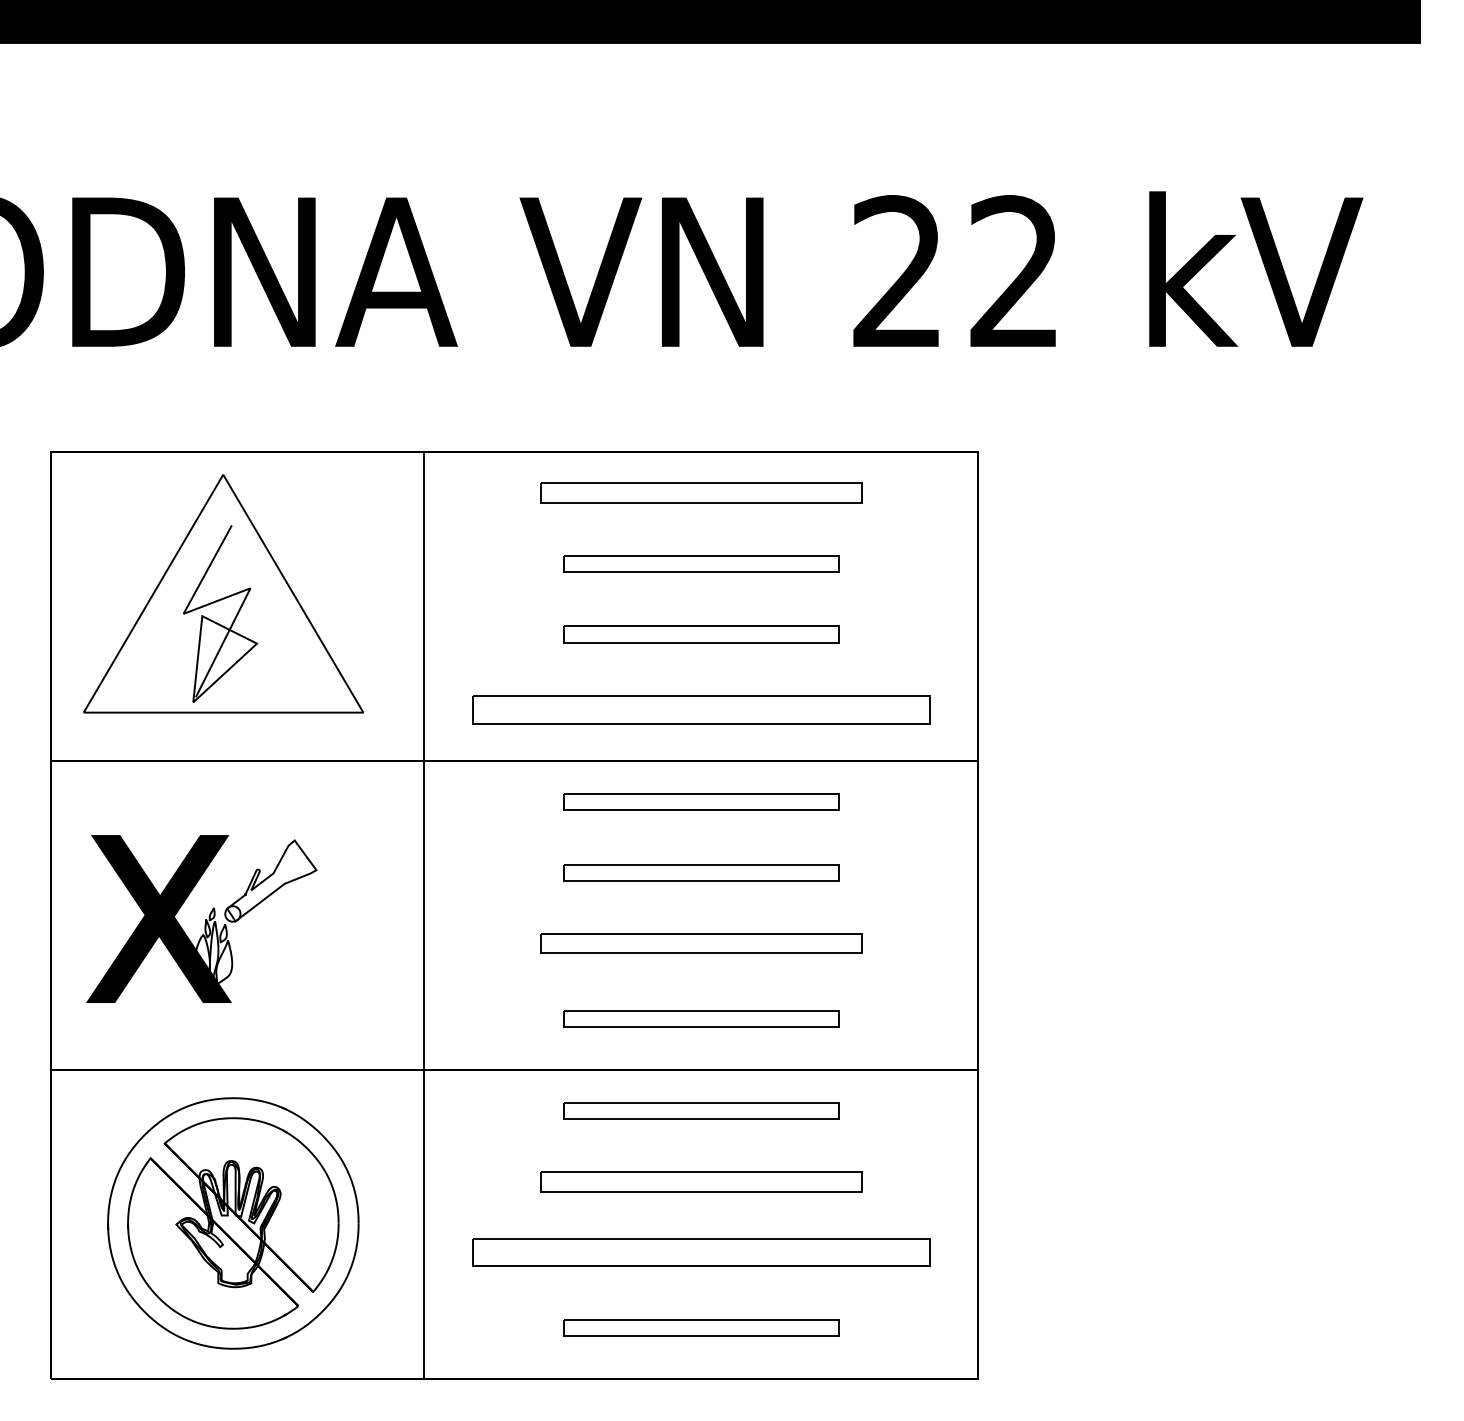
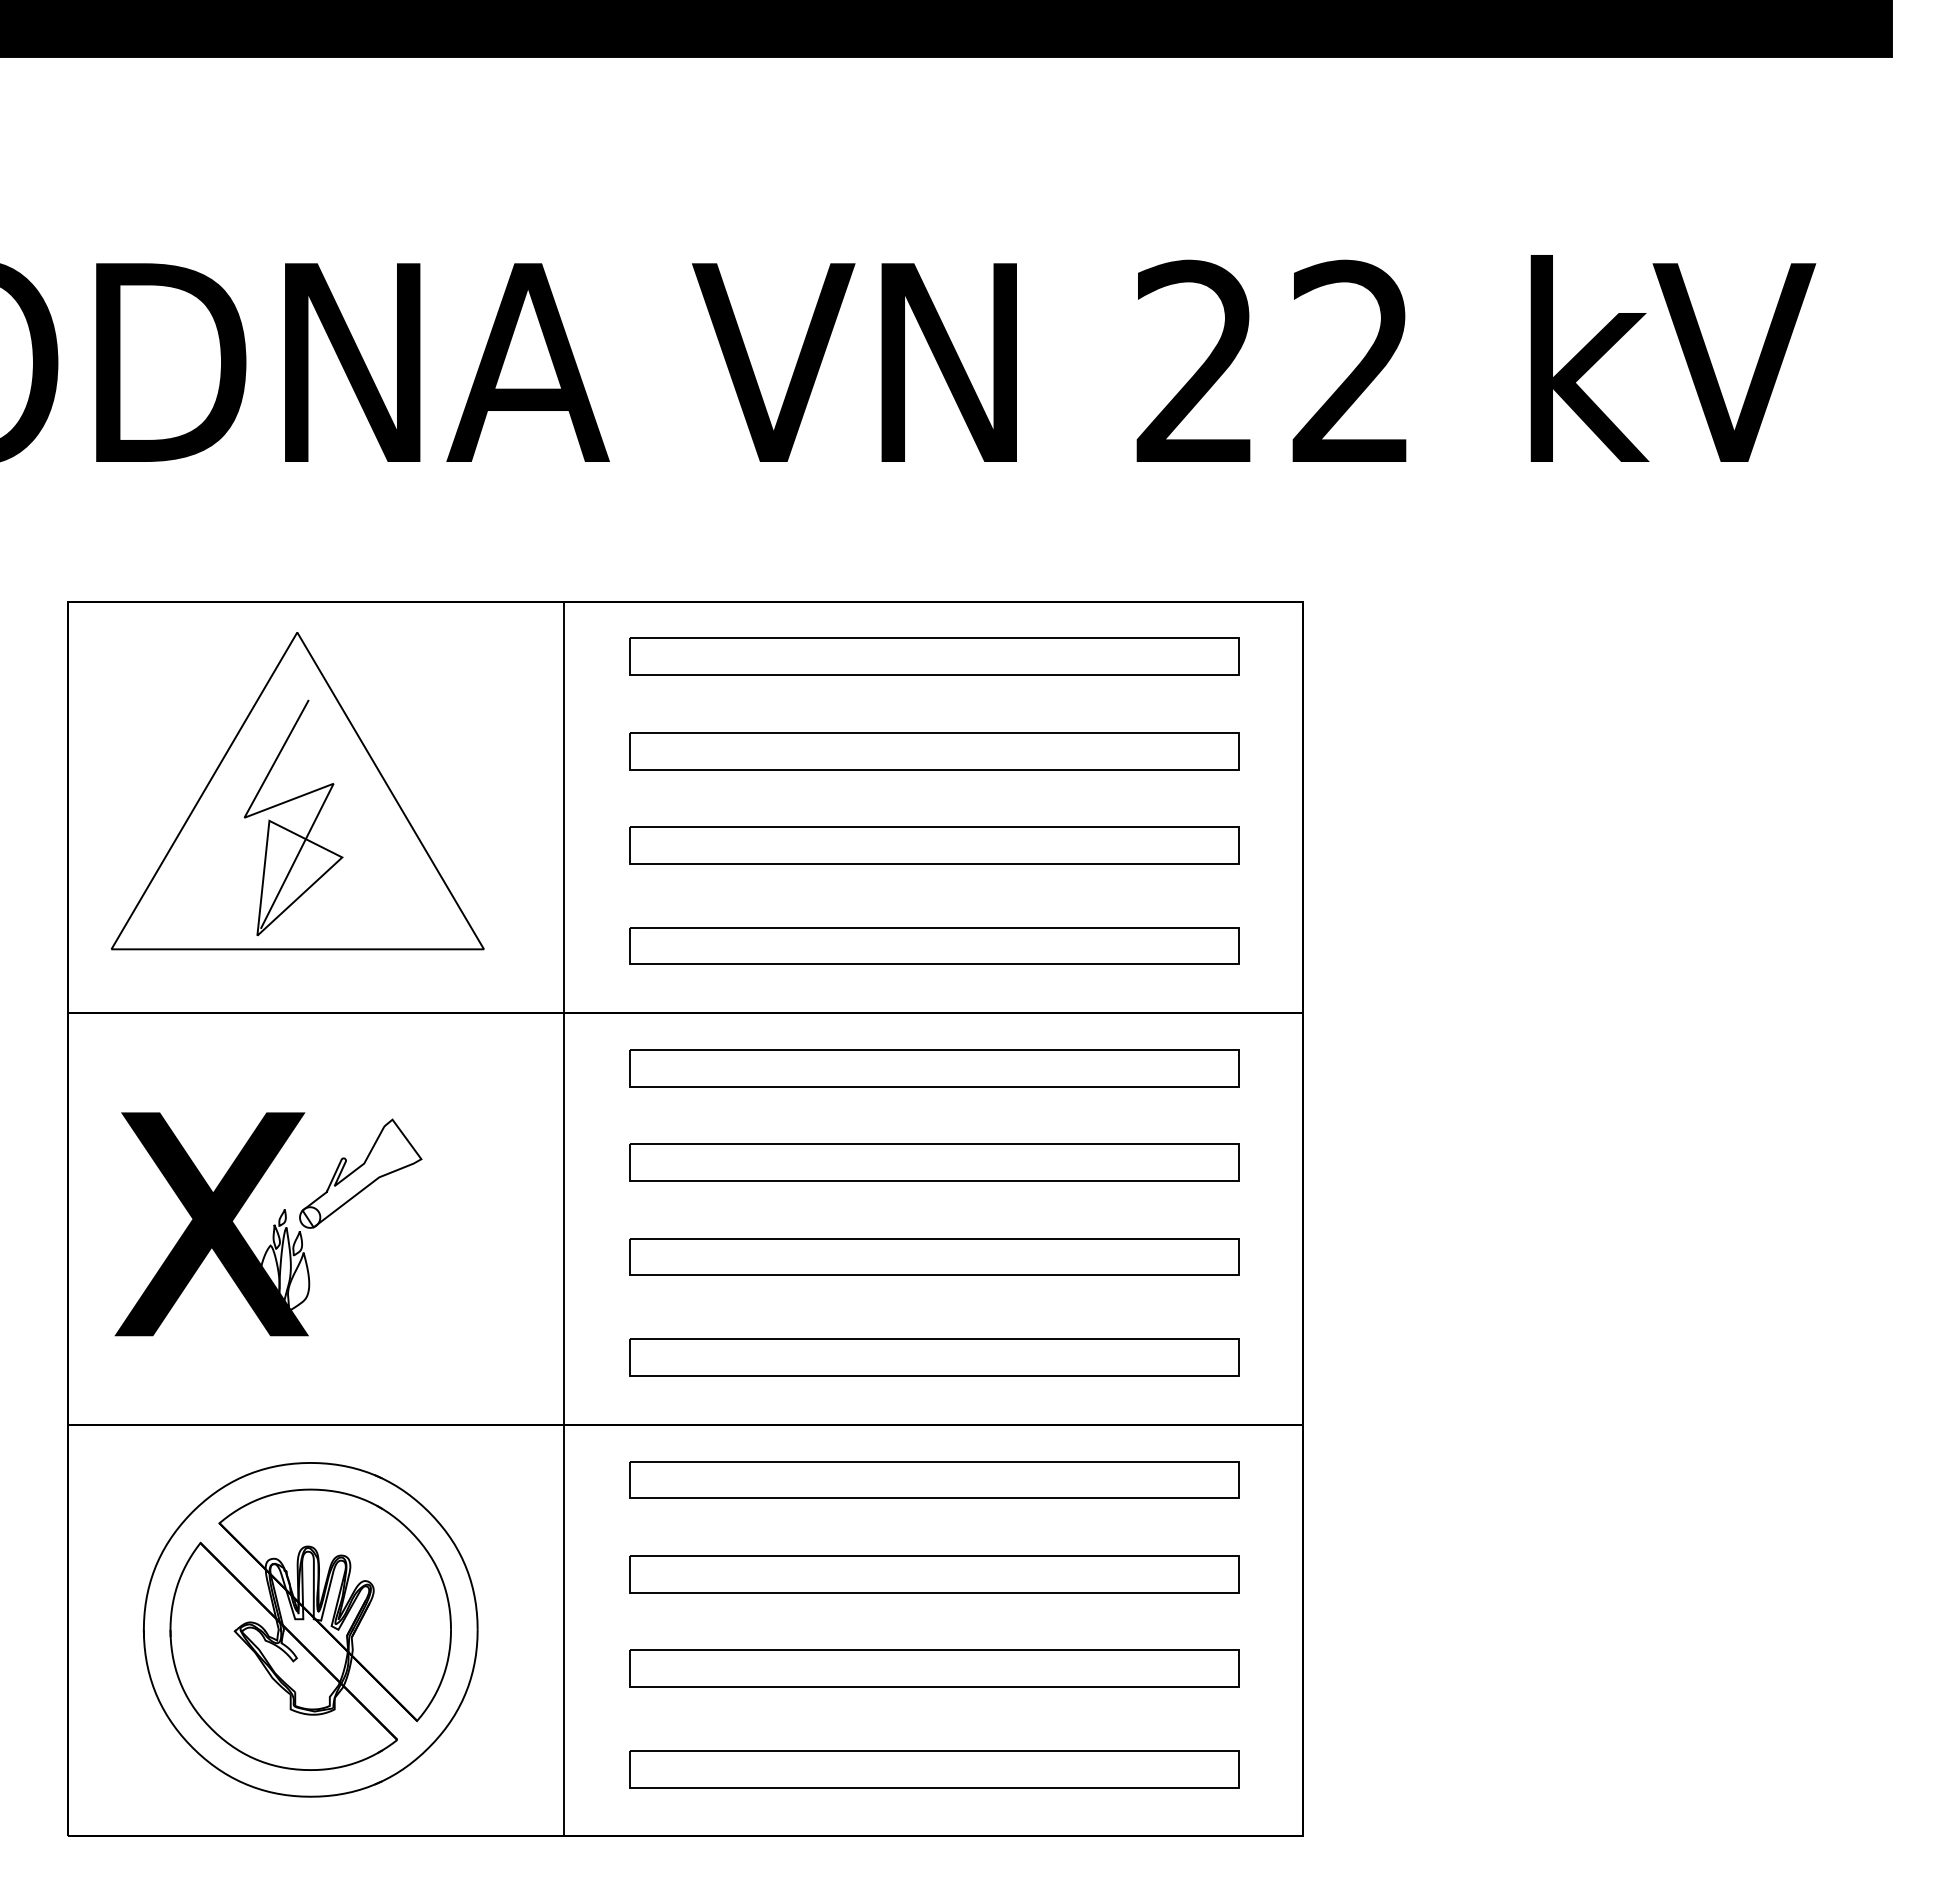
part: (701, 492) -> (934, 656), size x1.43
part: (701, 564) -> (934, 751), size x1.67
part: (701, 634) -> (934, 845), size x1.67
part: (701, 802) -> (934, 1068), size x1.67
part: (701, 872) -> (934, 1162), size x1.67
part: (701, 943) -> (934, 1256), size x1.43
part: (701, 1019) -> (934, 1357), size x1.67
part: (701, 1110) -> (934, 1479), size x1.67
part: (701, 1181) -> (934, 1574), size x1.43
part: (701, 1328) -> (934, 1769), size x1.67

